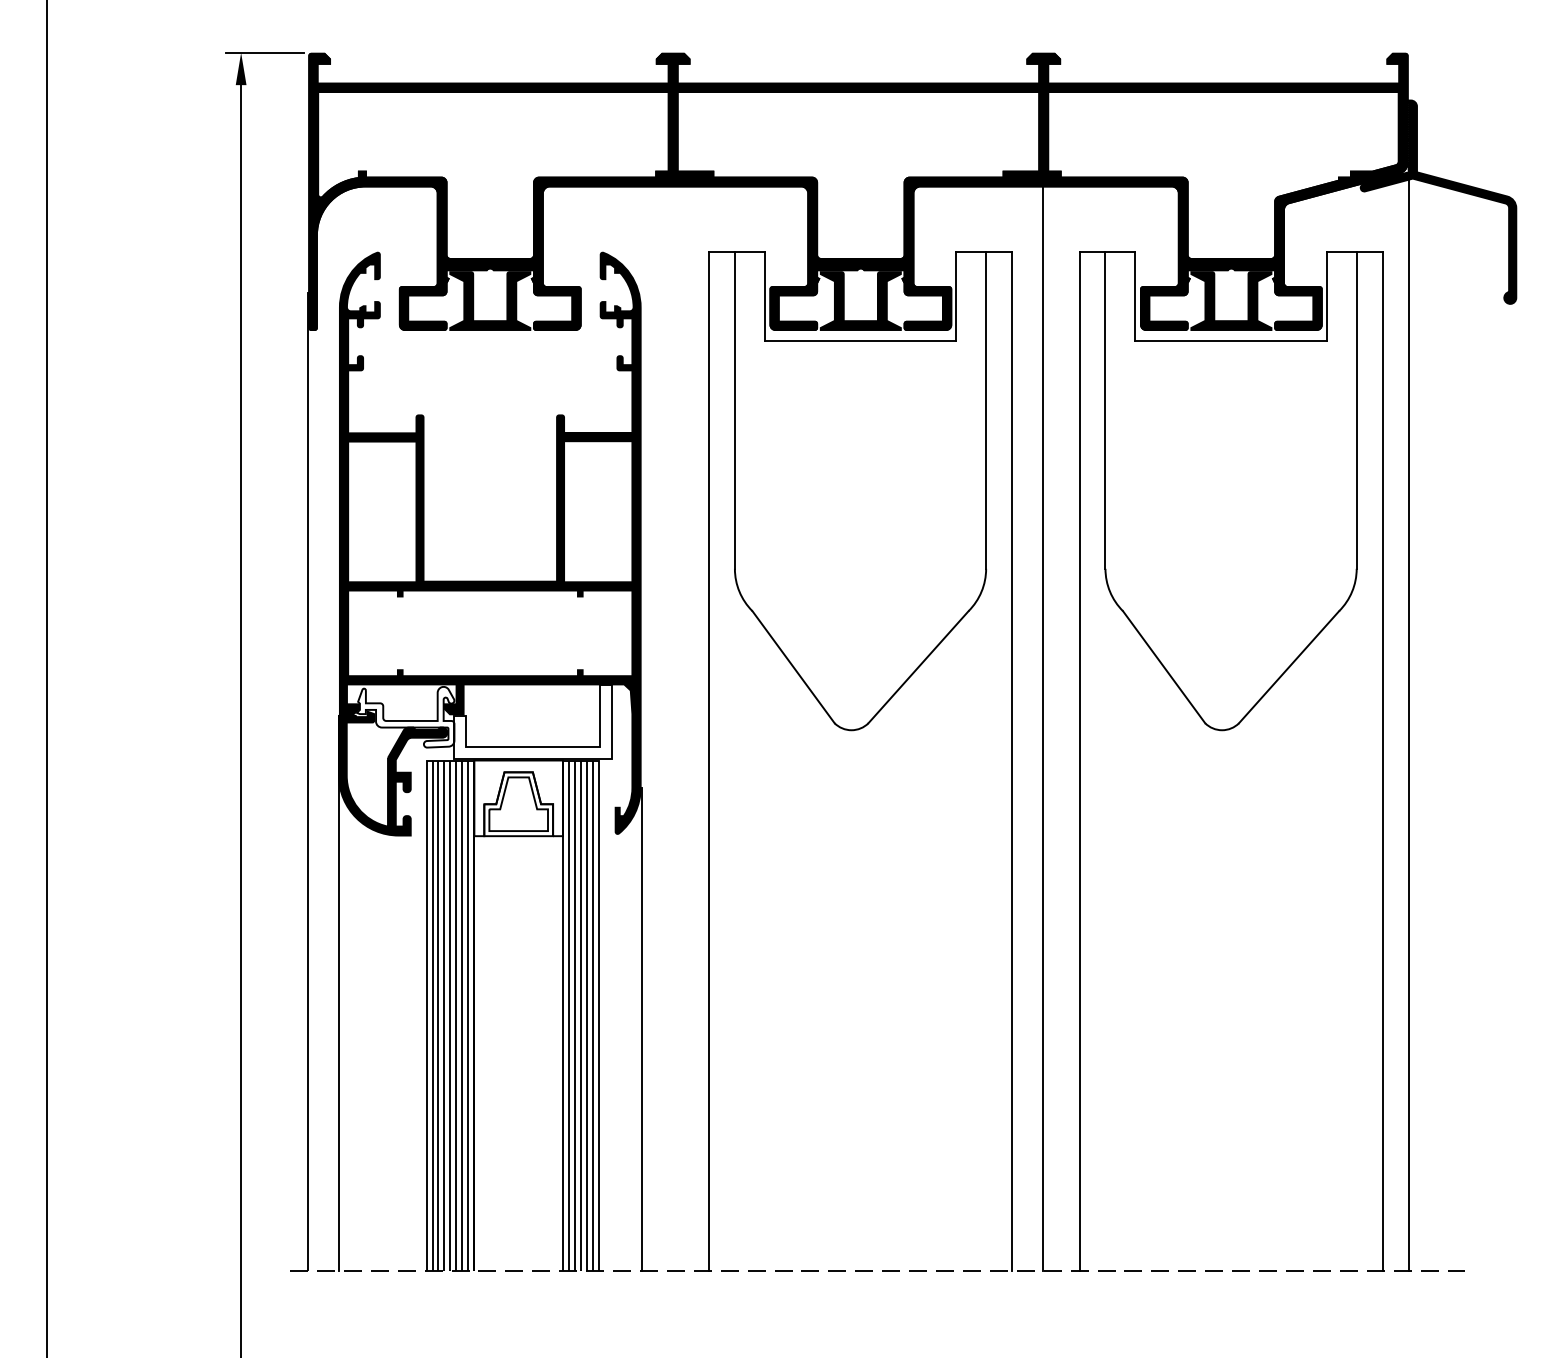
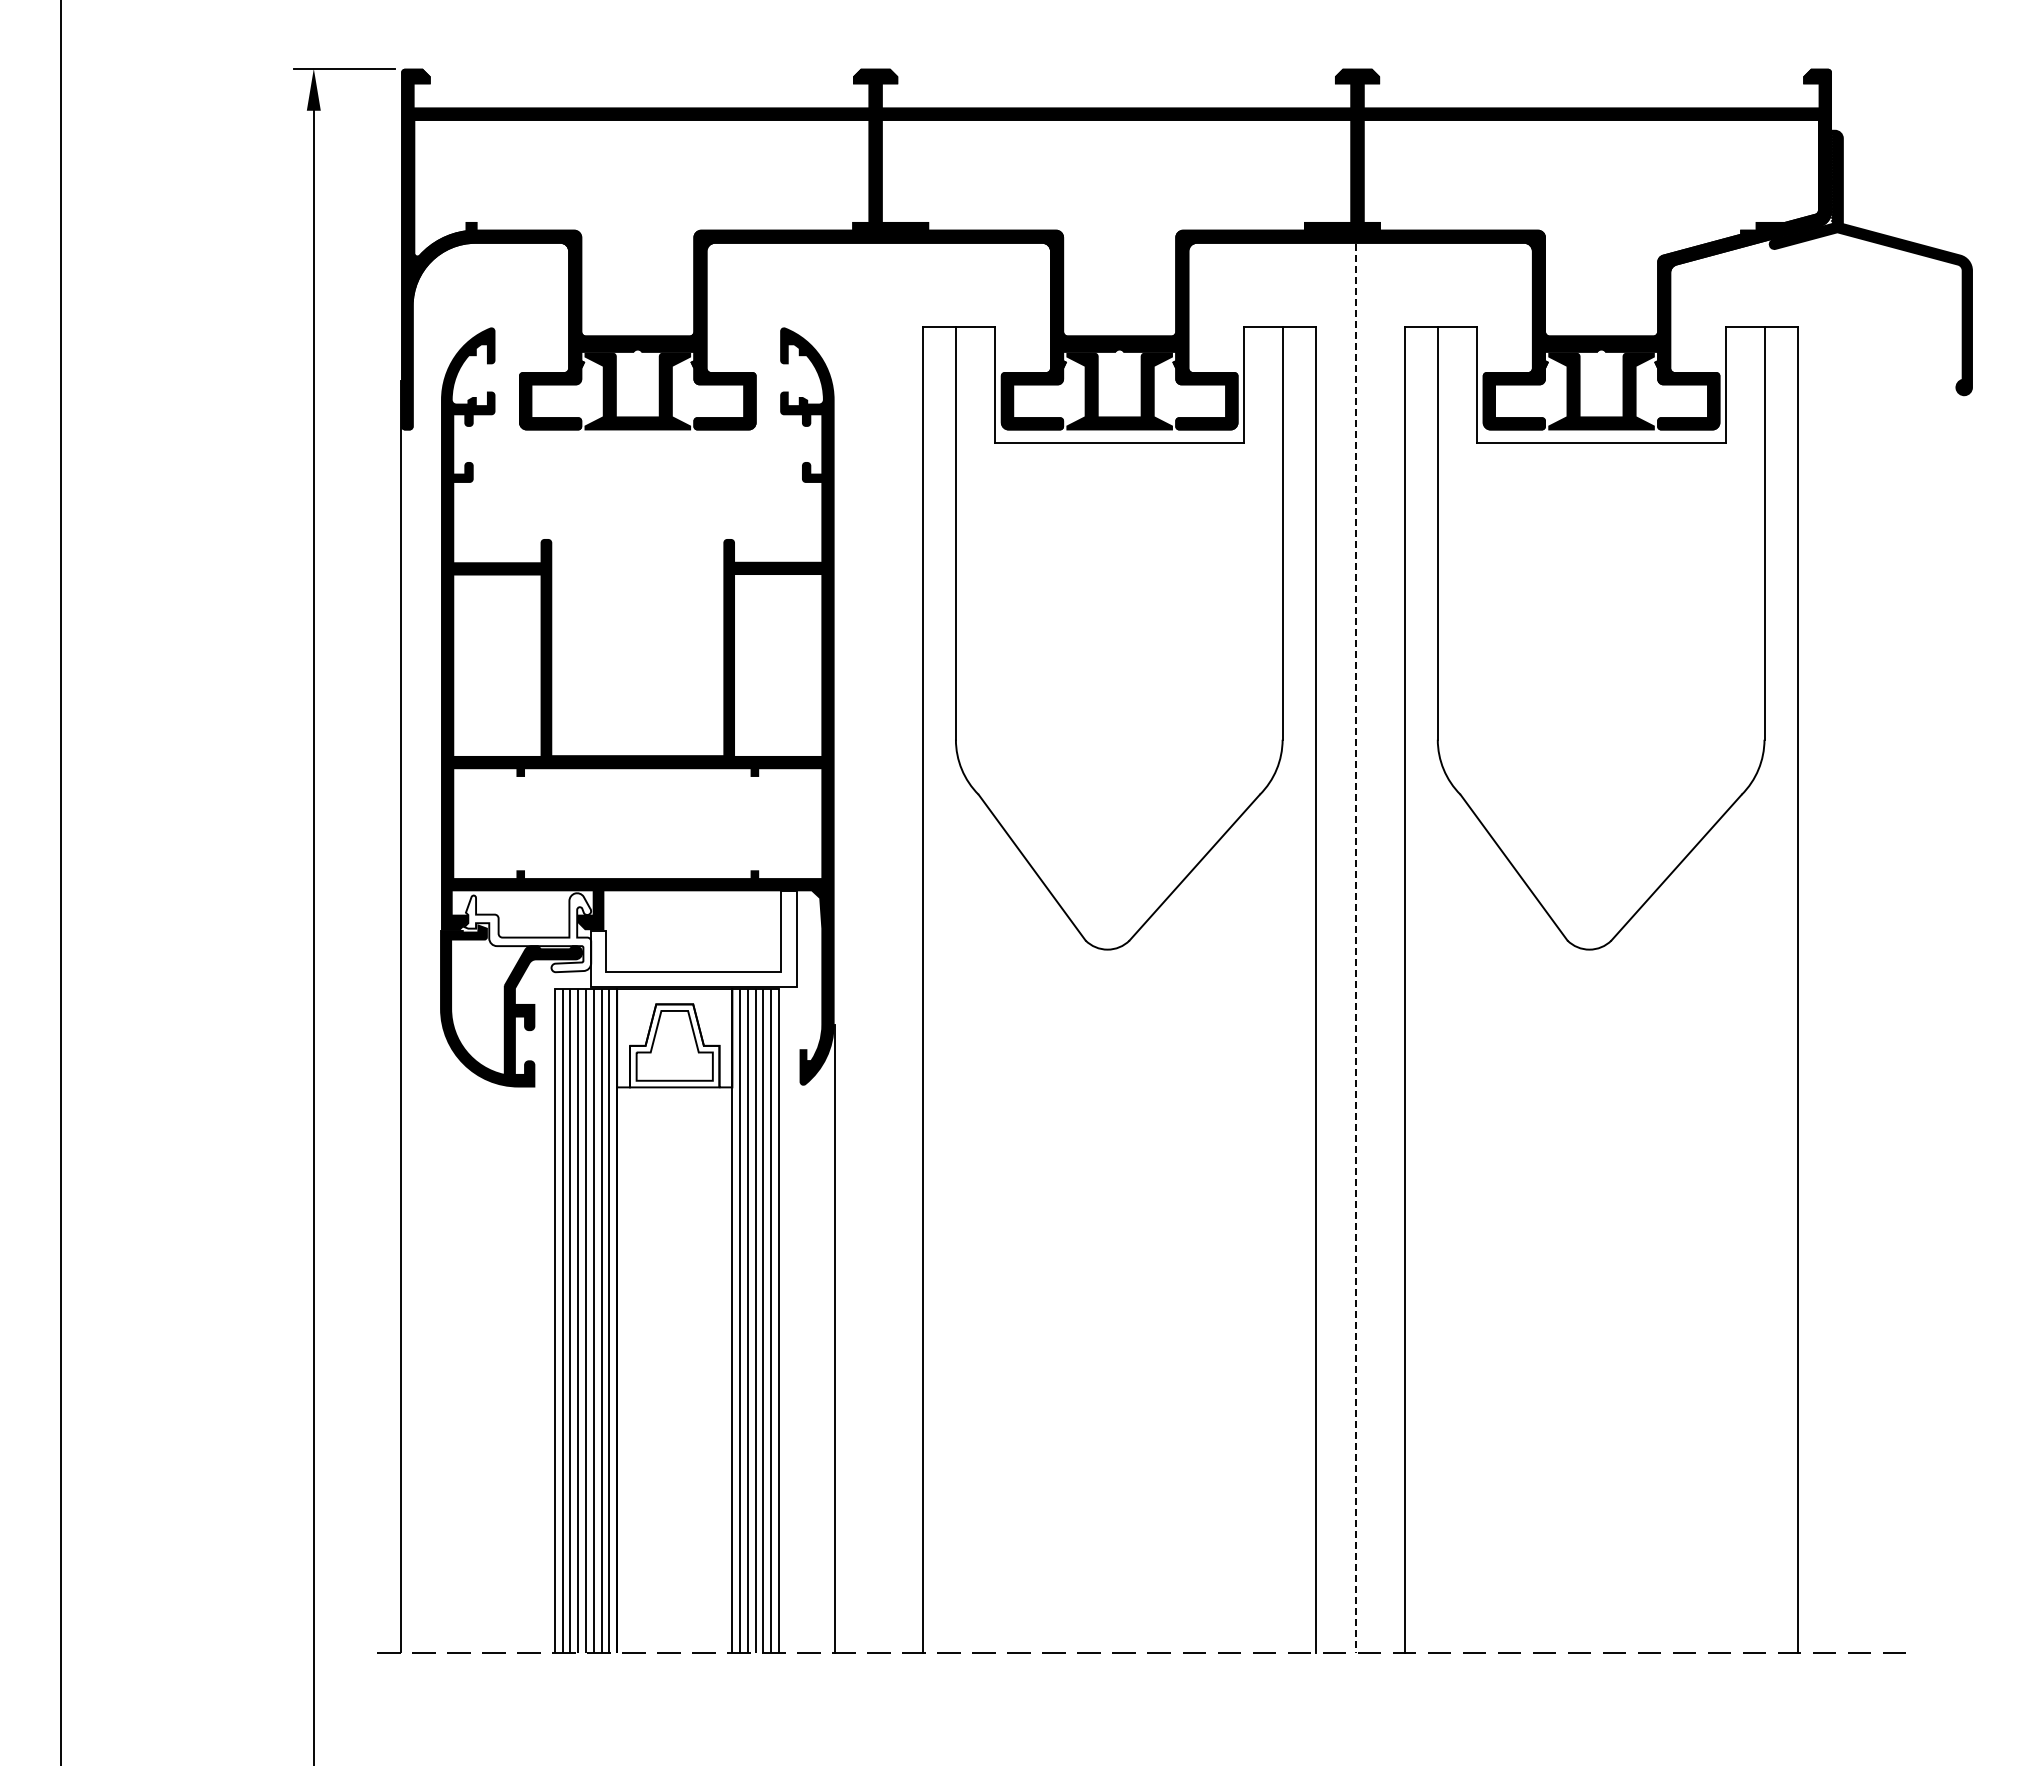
line: (1408, 716) -> (1831, 931), removed
line: (1042, 725) -> (1356, 943), solid -> dashed
line: (339, 993) -> (441, 1291), removed

